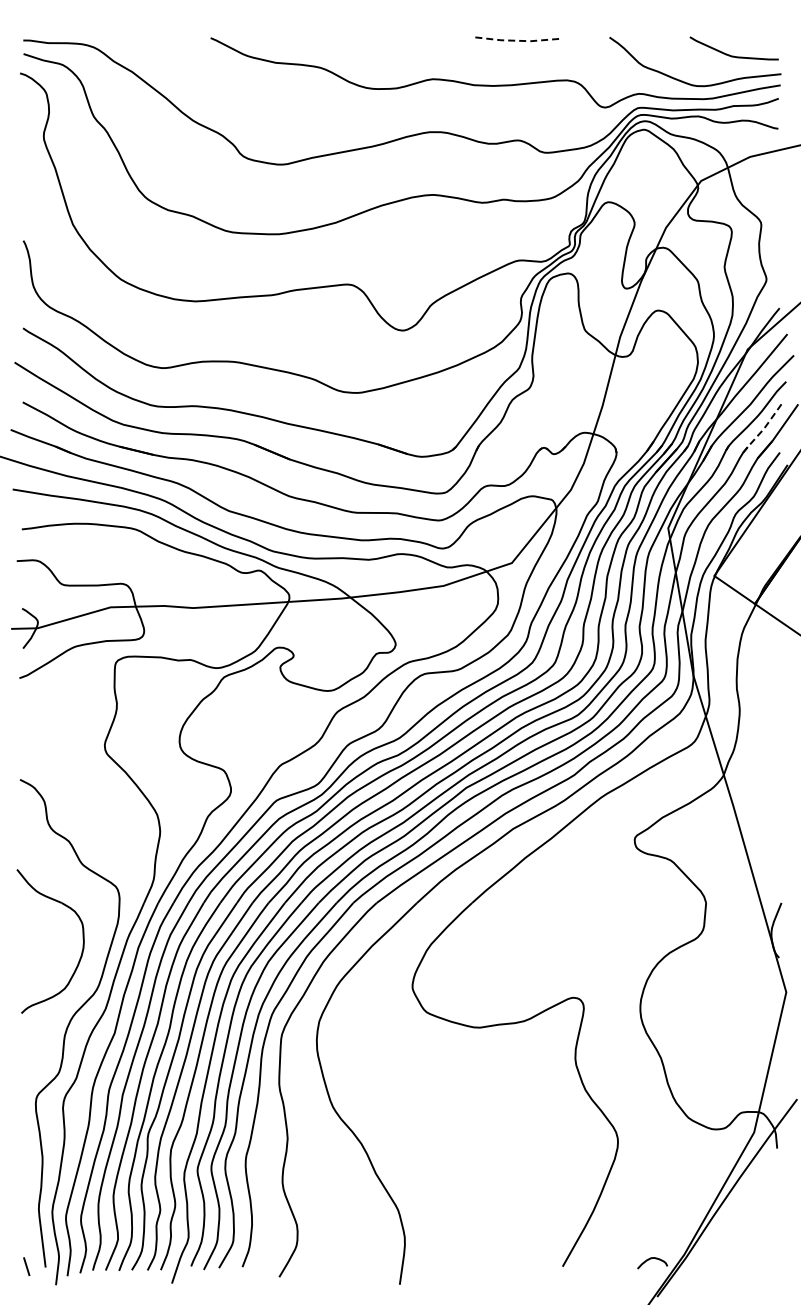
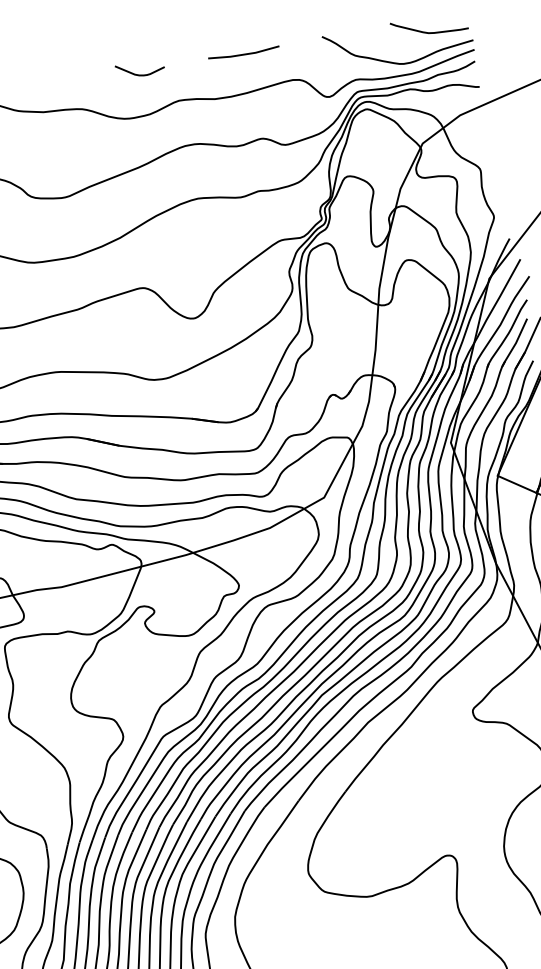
curve: (393, 40) -> (139, 74), added
line: (516, 40) -> (243, 54), dashed -> solid
line: (764, 428) -> (516, 342), dashed -> solid

